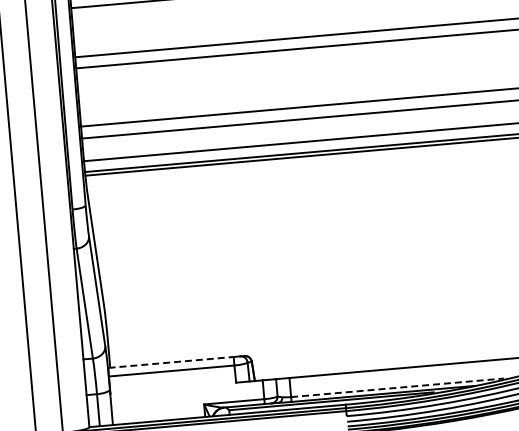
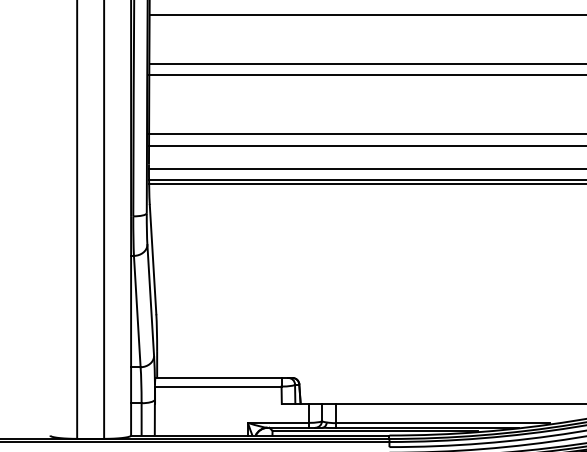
line: (172, 361) -> (219, 377), dashed -> solid
line: (398, 388) -> (443, 423), dashed -> solid

